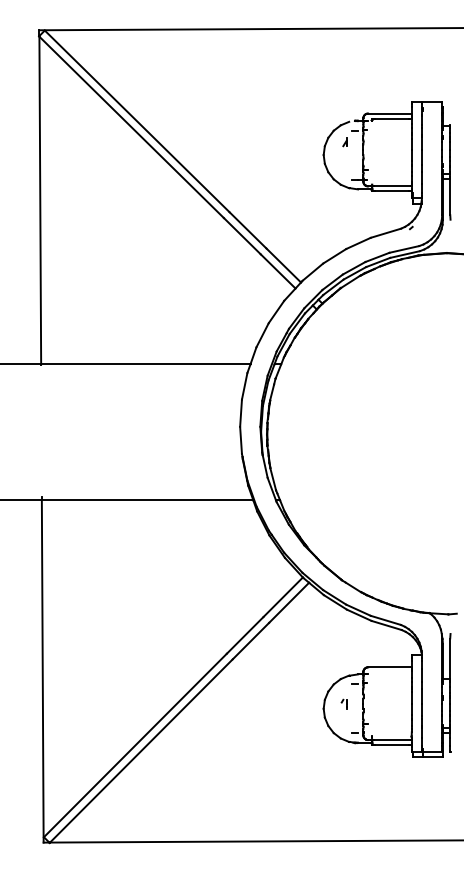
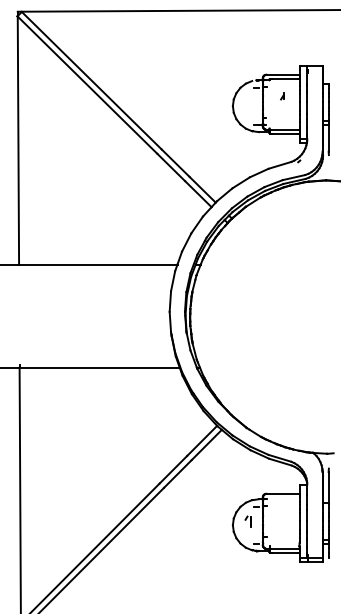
part: (344, 142) -> (281, 96), moved
part: (343, 703) -> (247, 521), size x1.6

